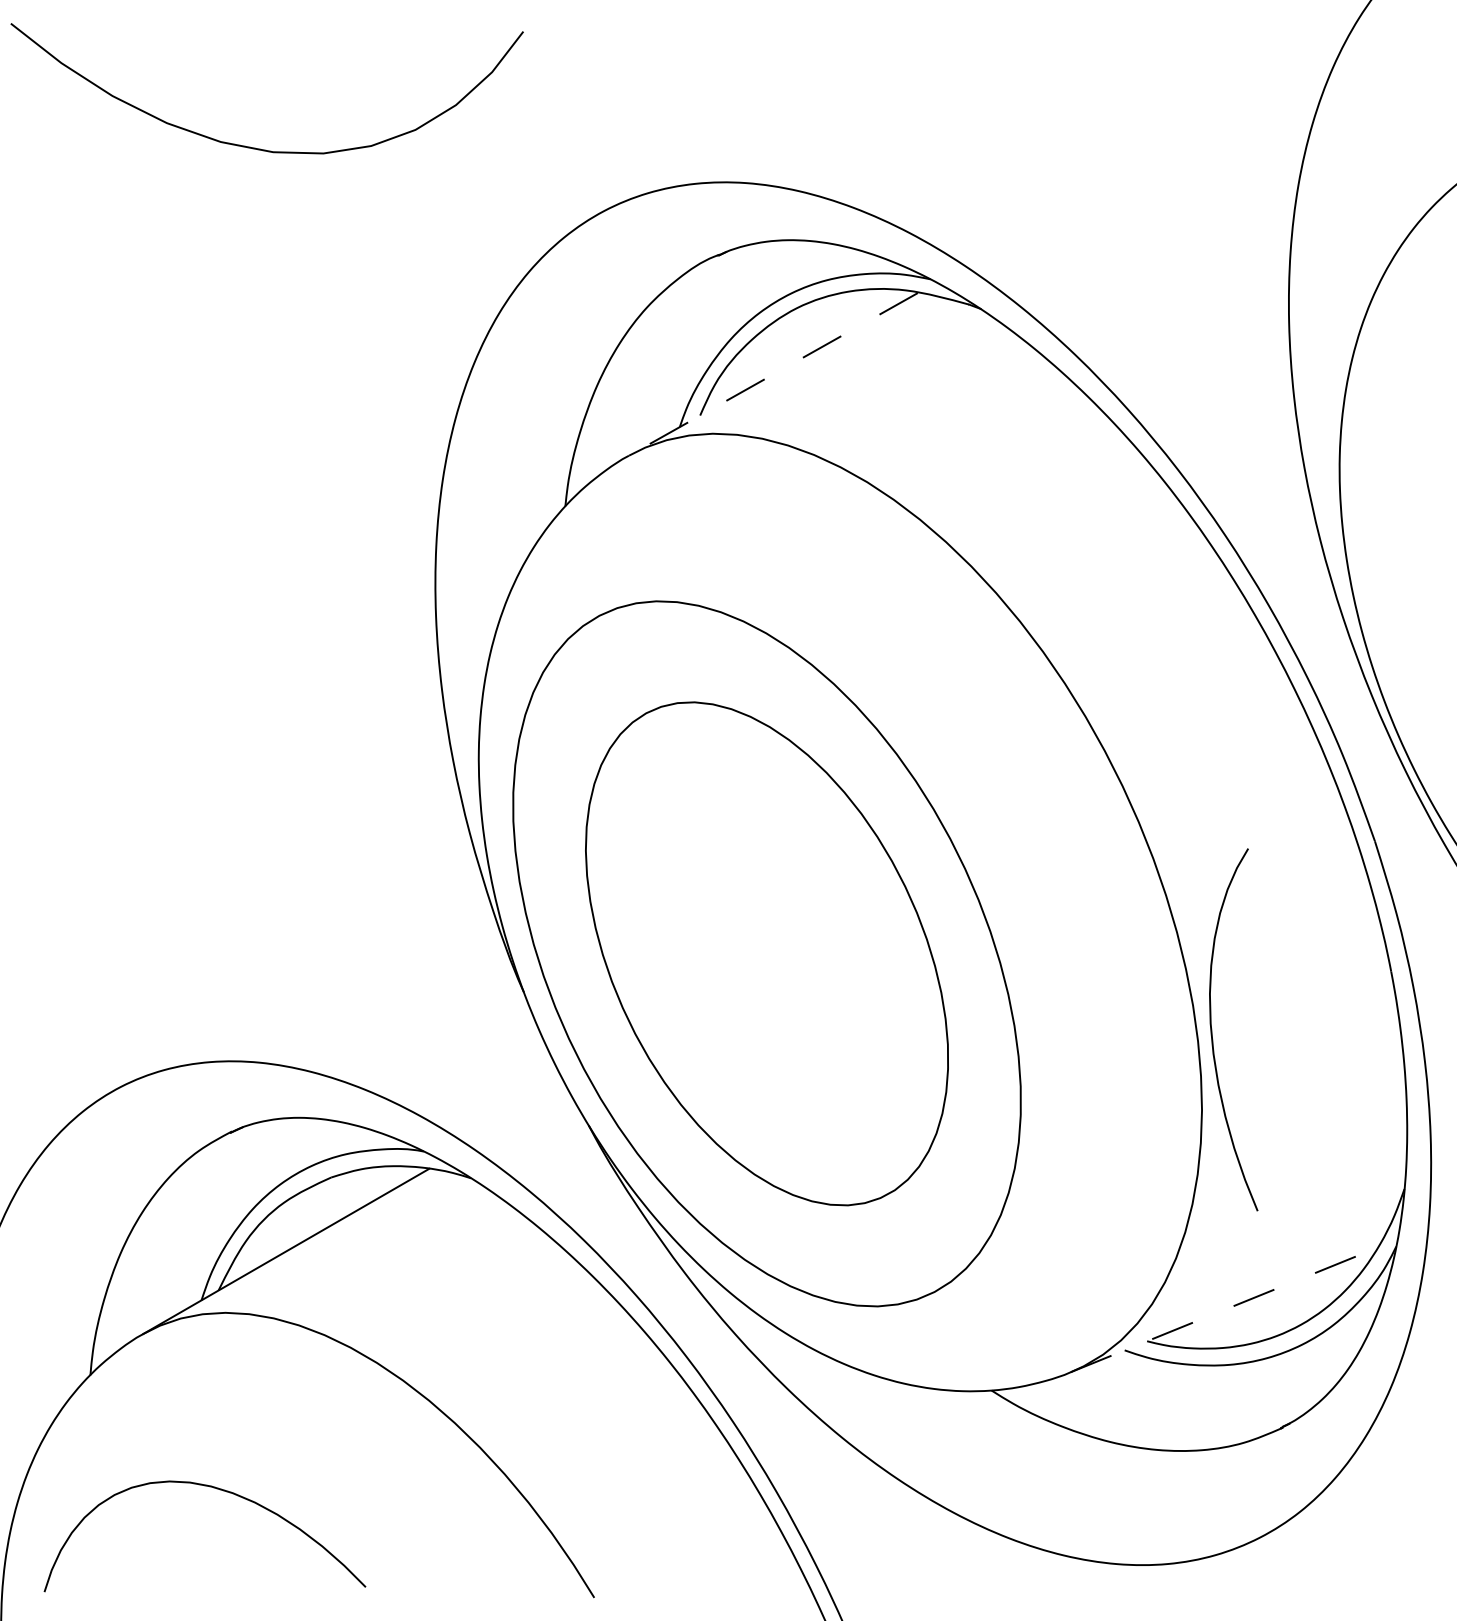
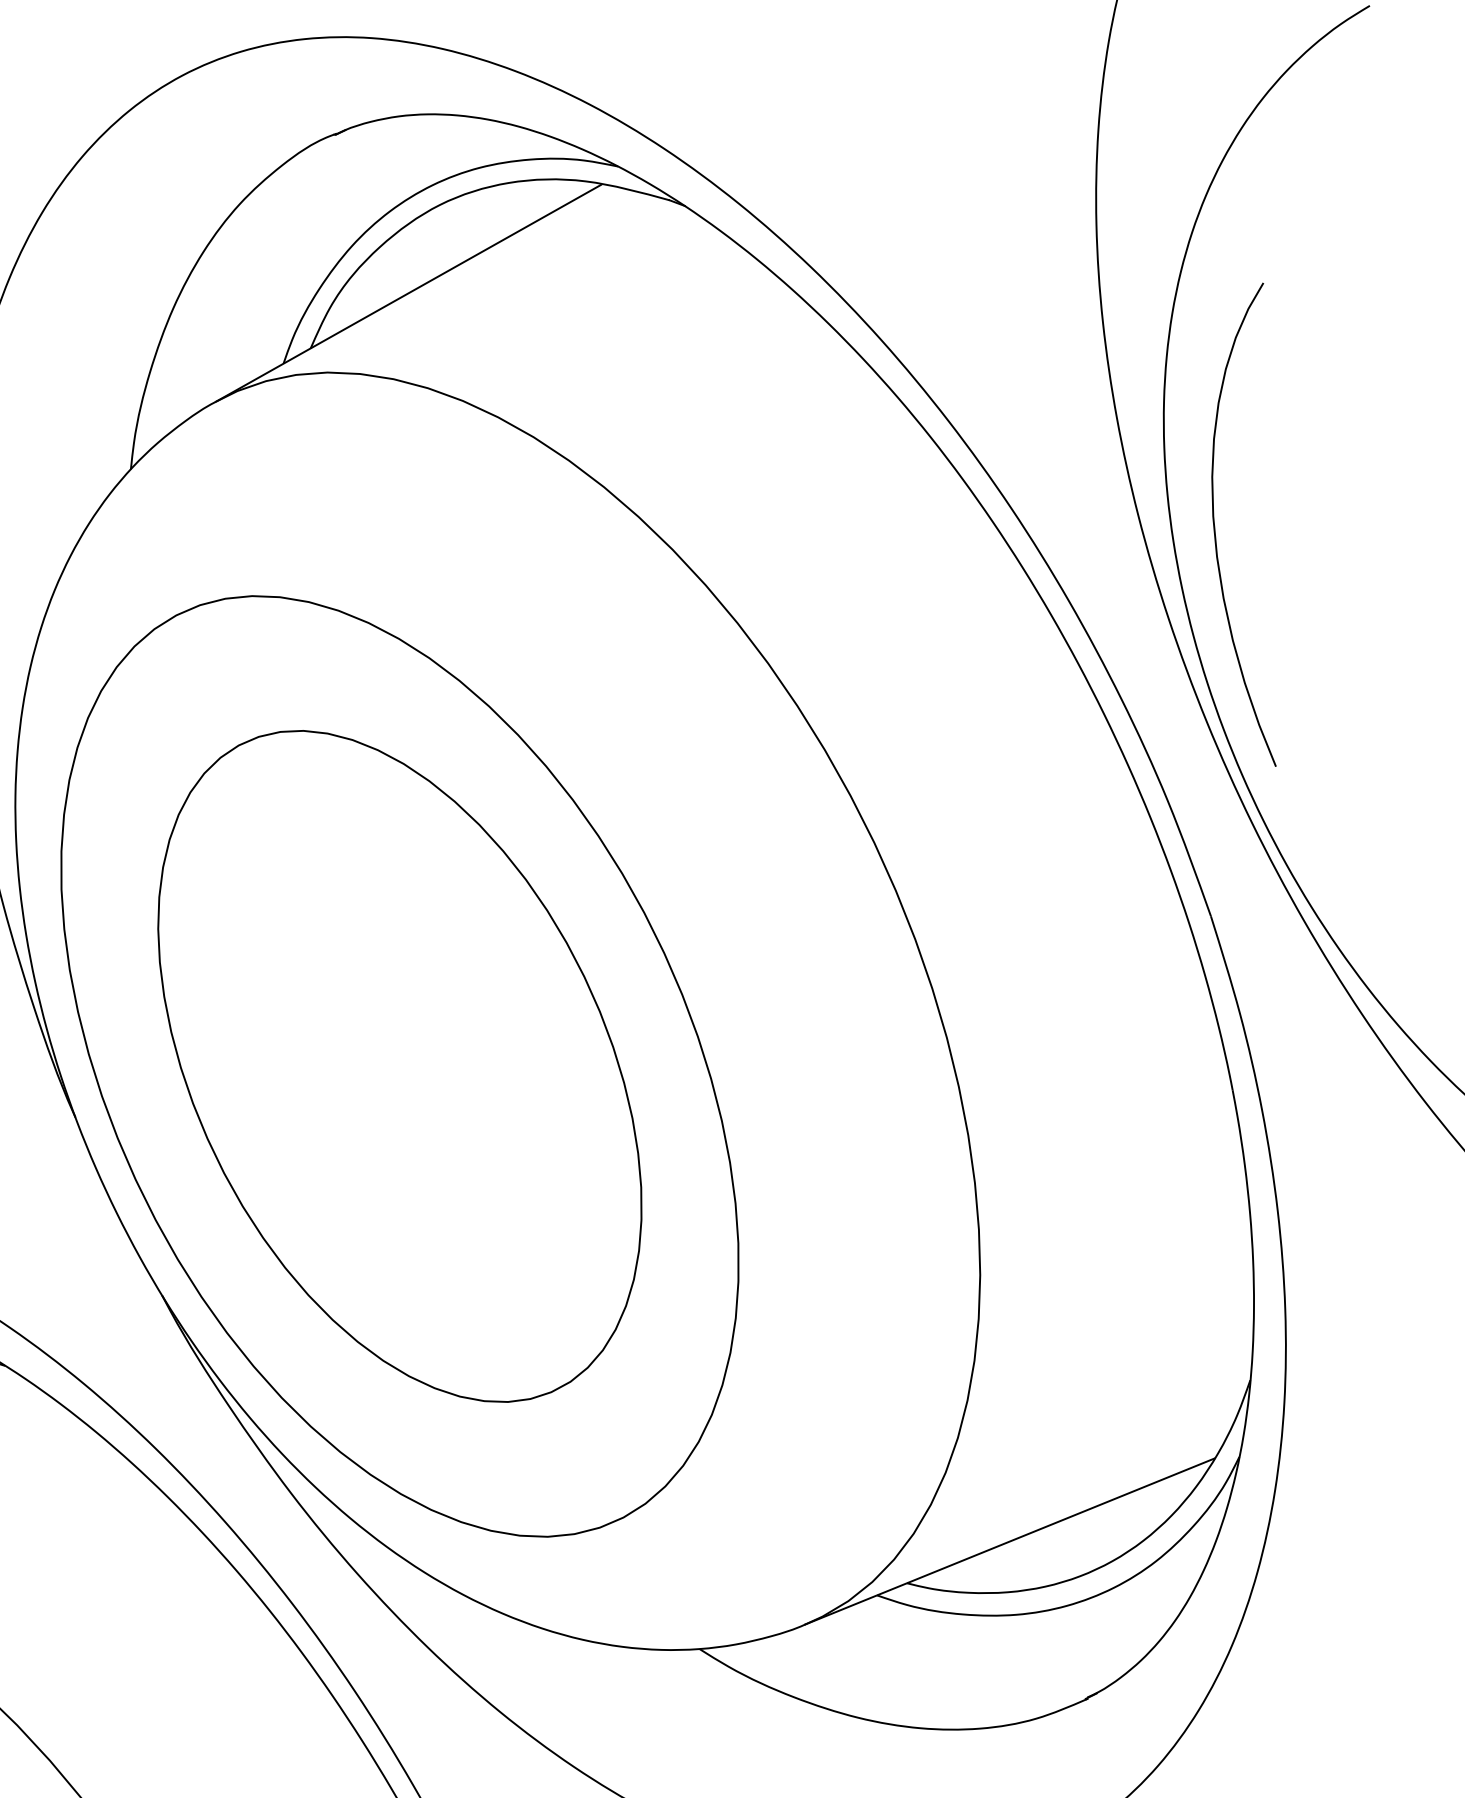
line: (773, 374) -> (408, 293), dashed -> solid
curve: (1212, 1029) -> (1215, 524), moved
line: (1224, 1309) -> (1010, 1540), dashed -> solid

